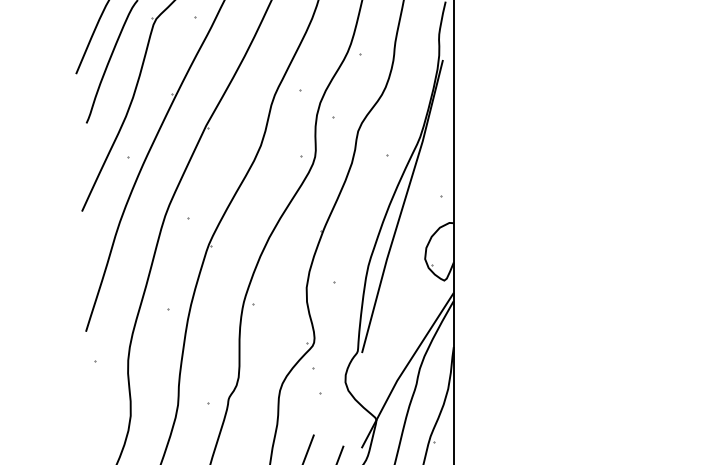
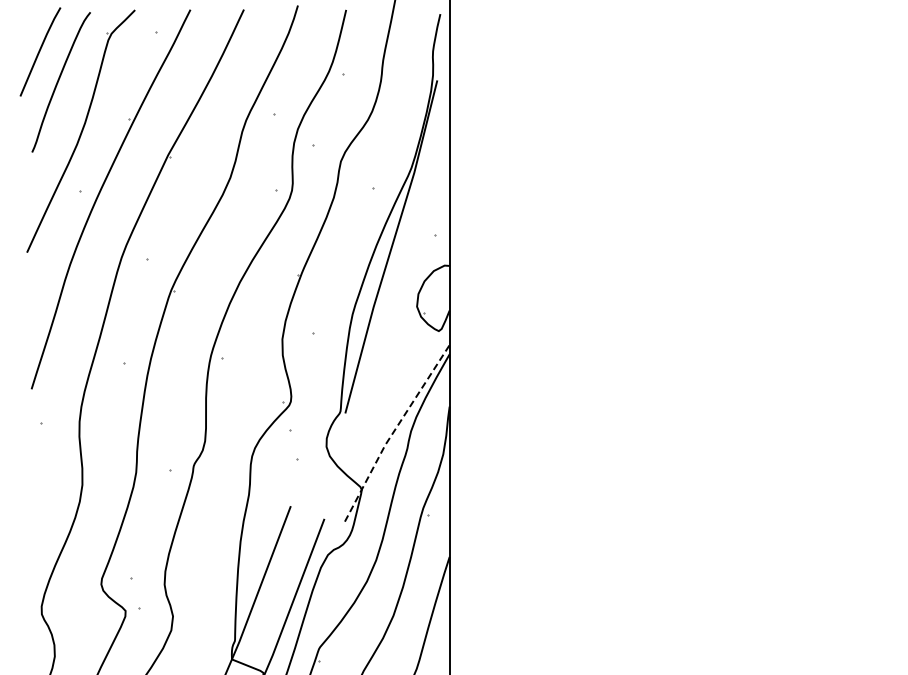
line: (405, 368) -> (394, 431), solid -> dashed

